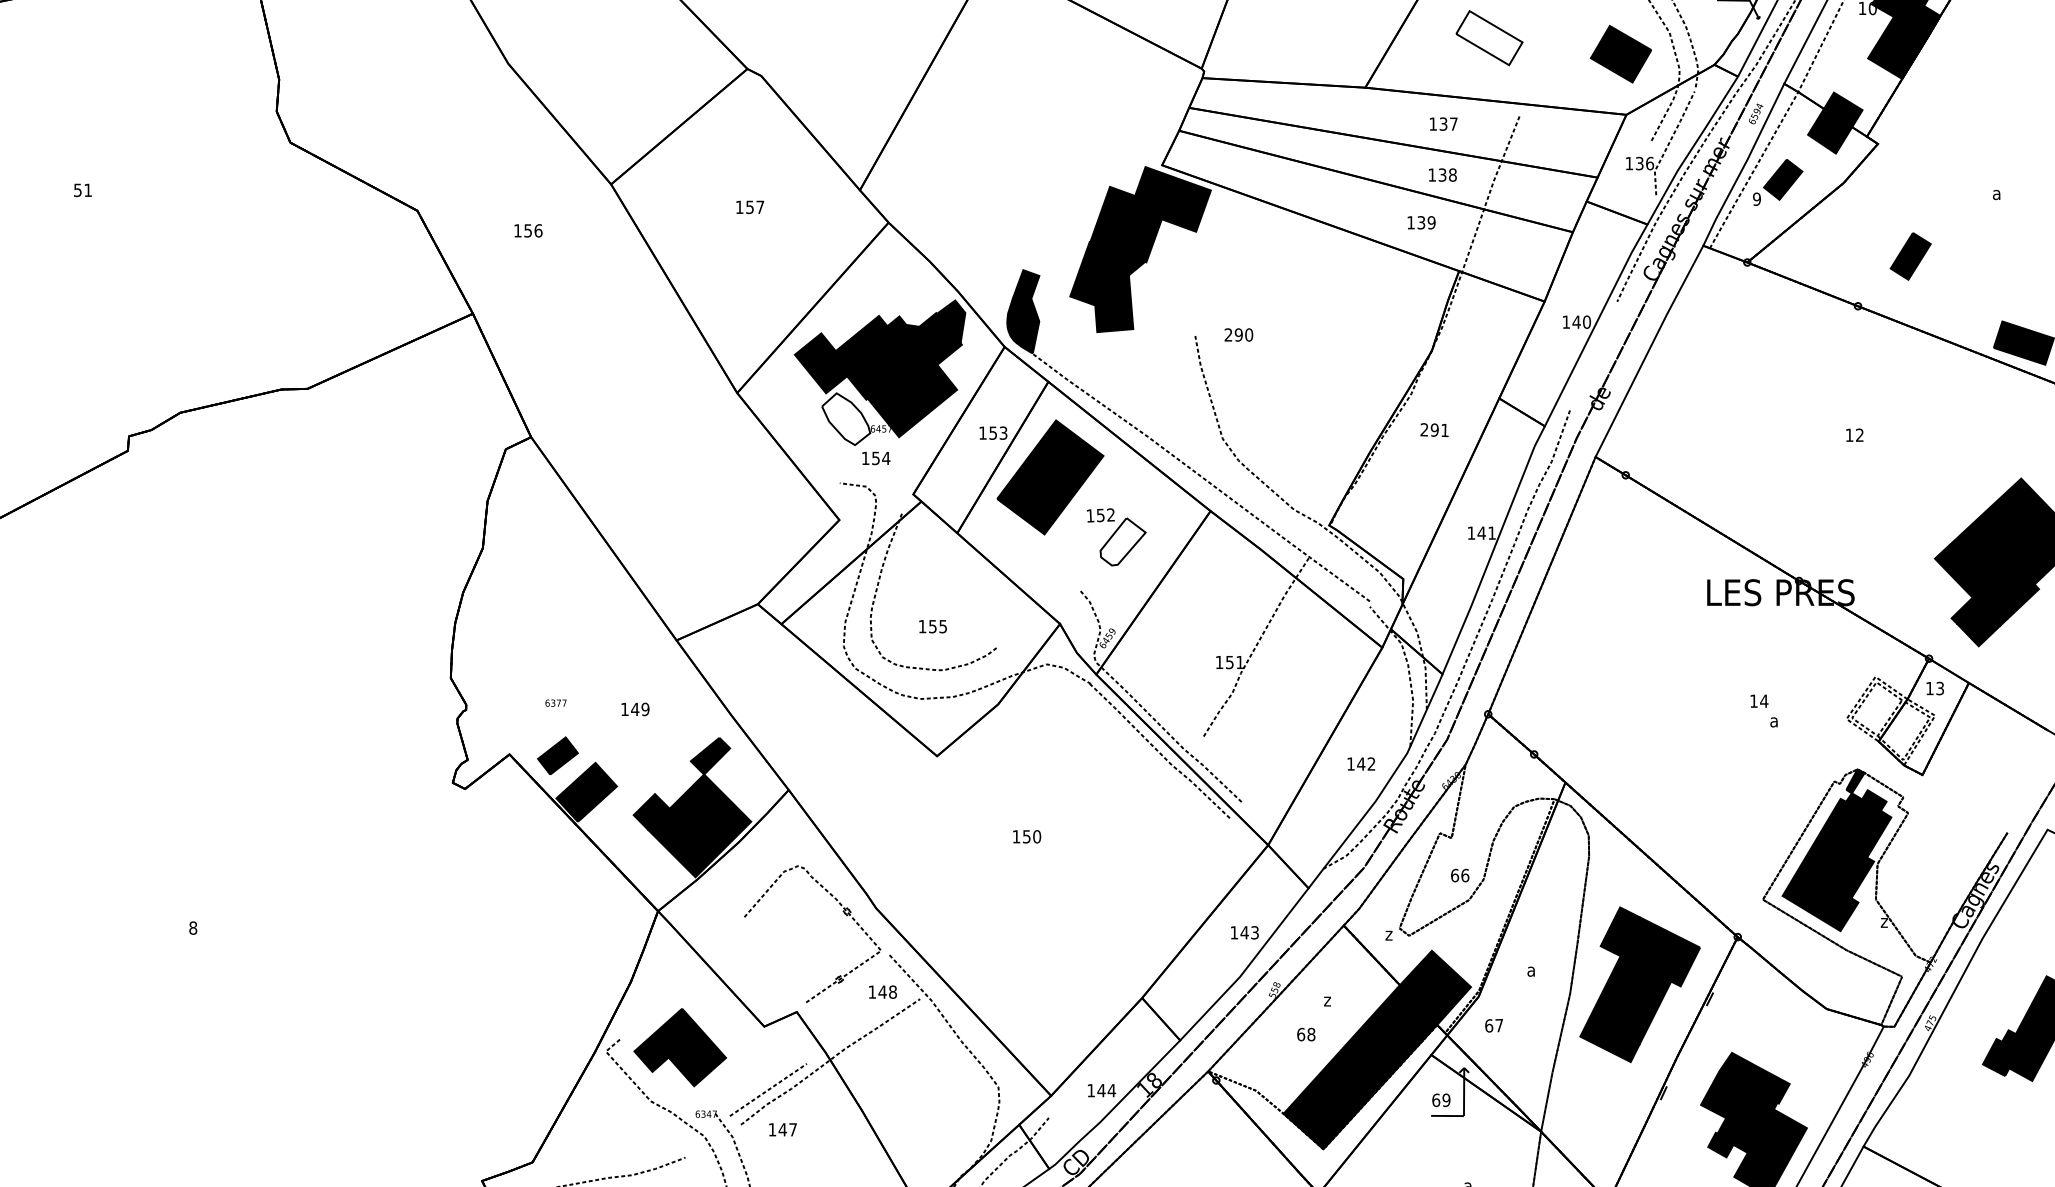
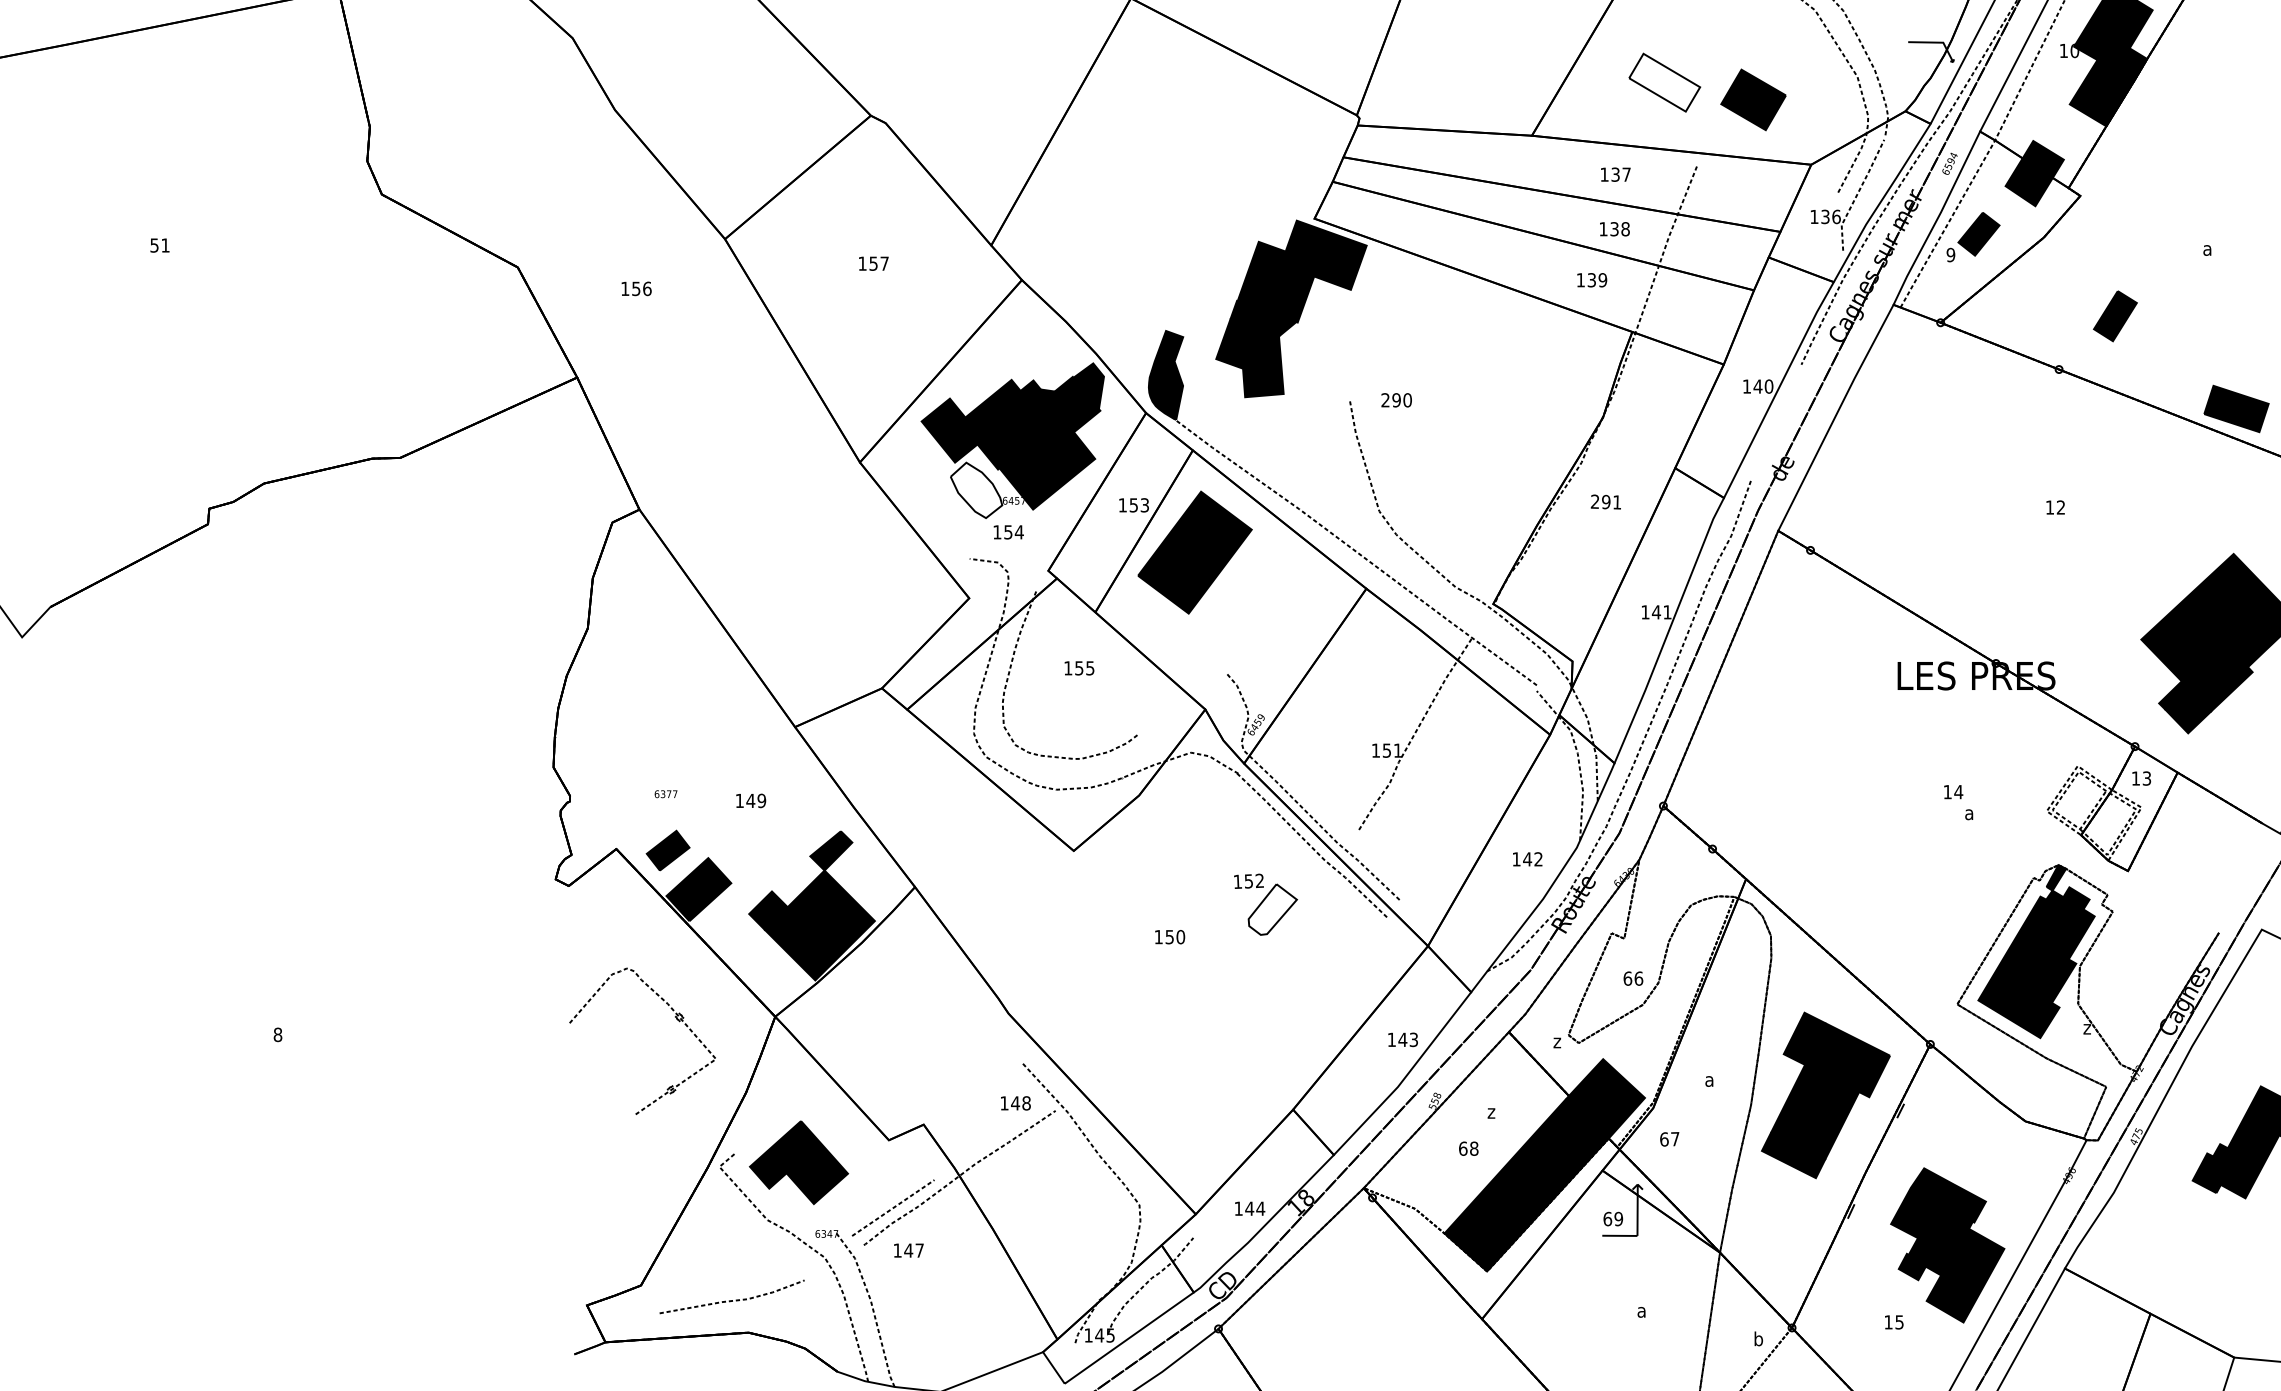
part: (1621, 53) -> (1753, 99), moved
part: (1116, 537) -> (1265, 904), moved
text: (933, 626) -> (1079, 668), moved
part: (844, 913) -> (676, 1019), moved

